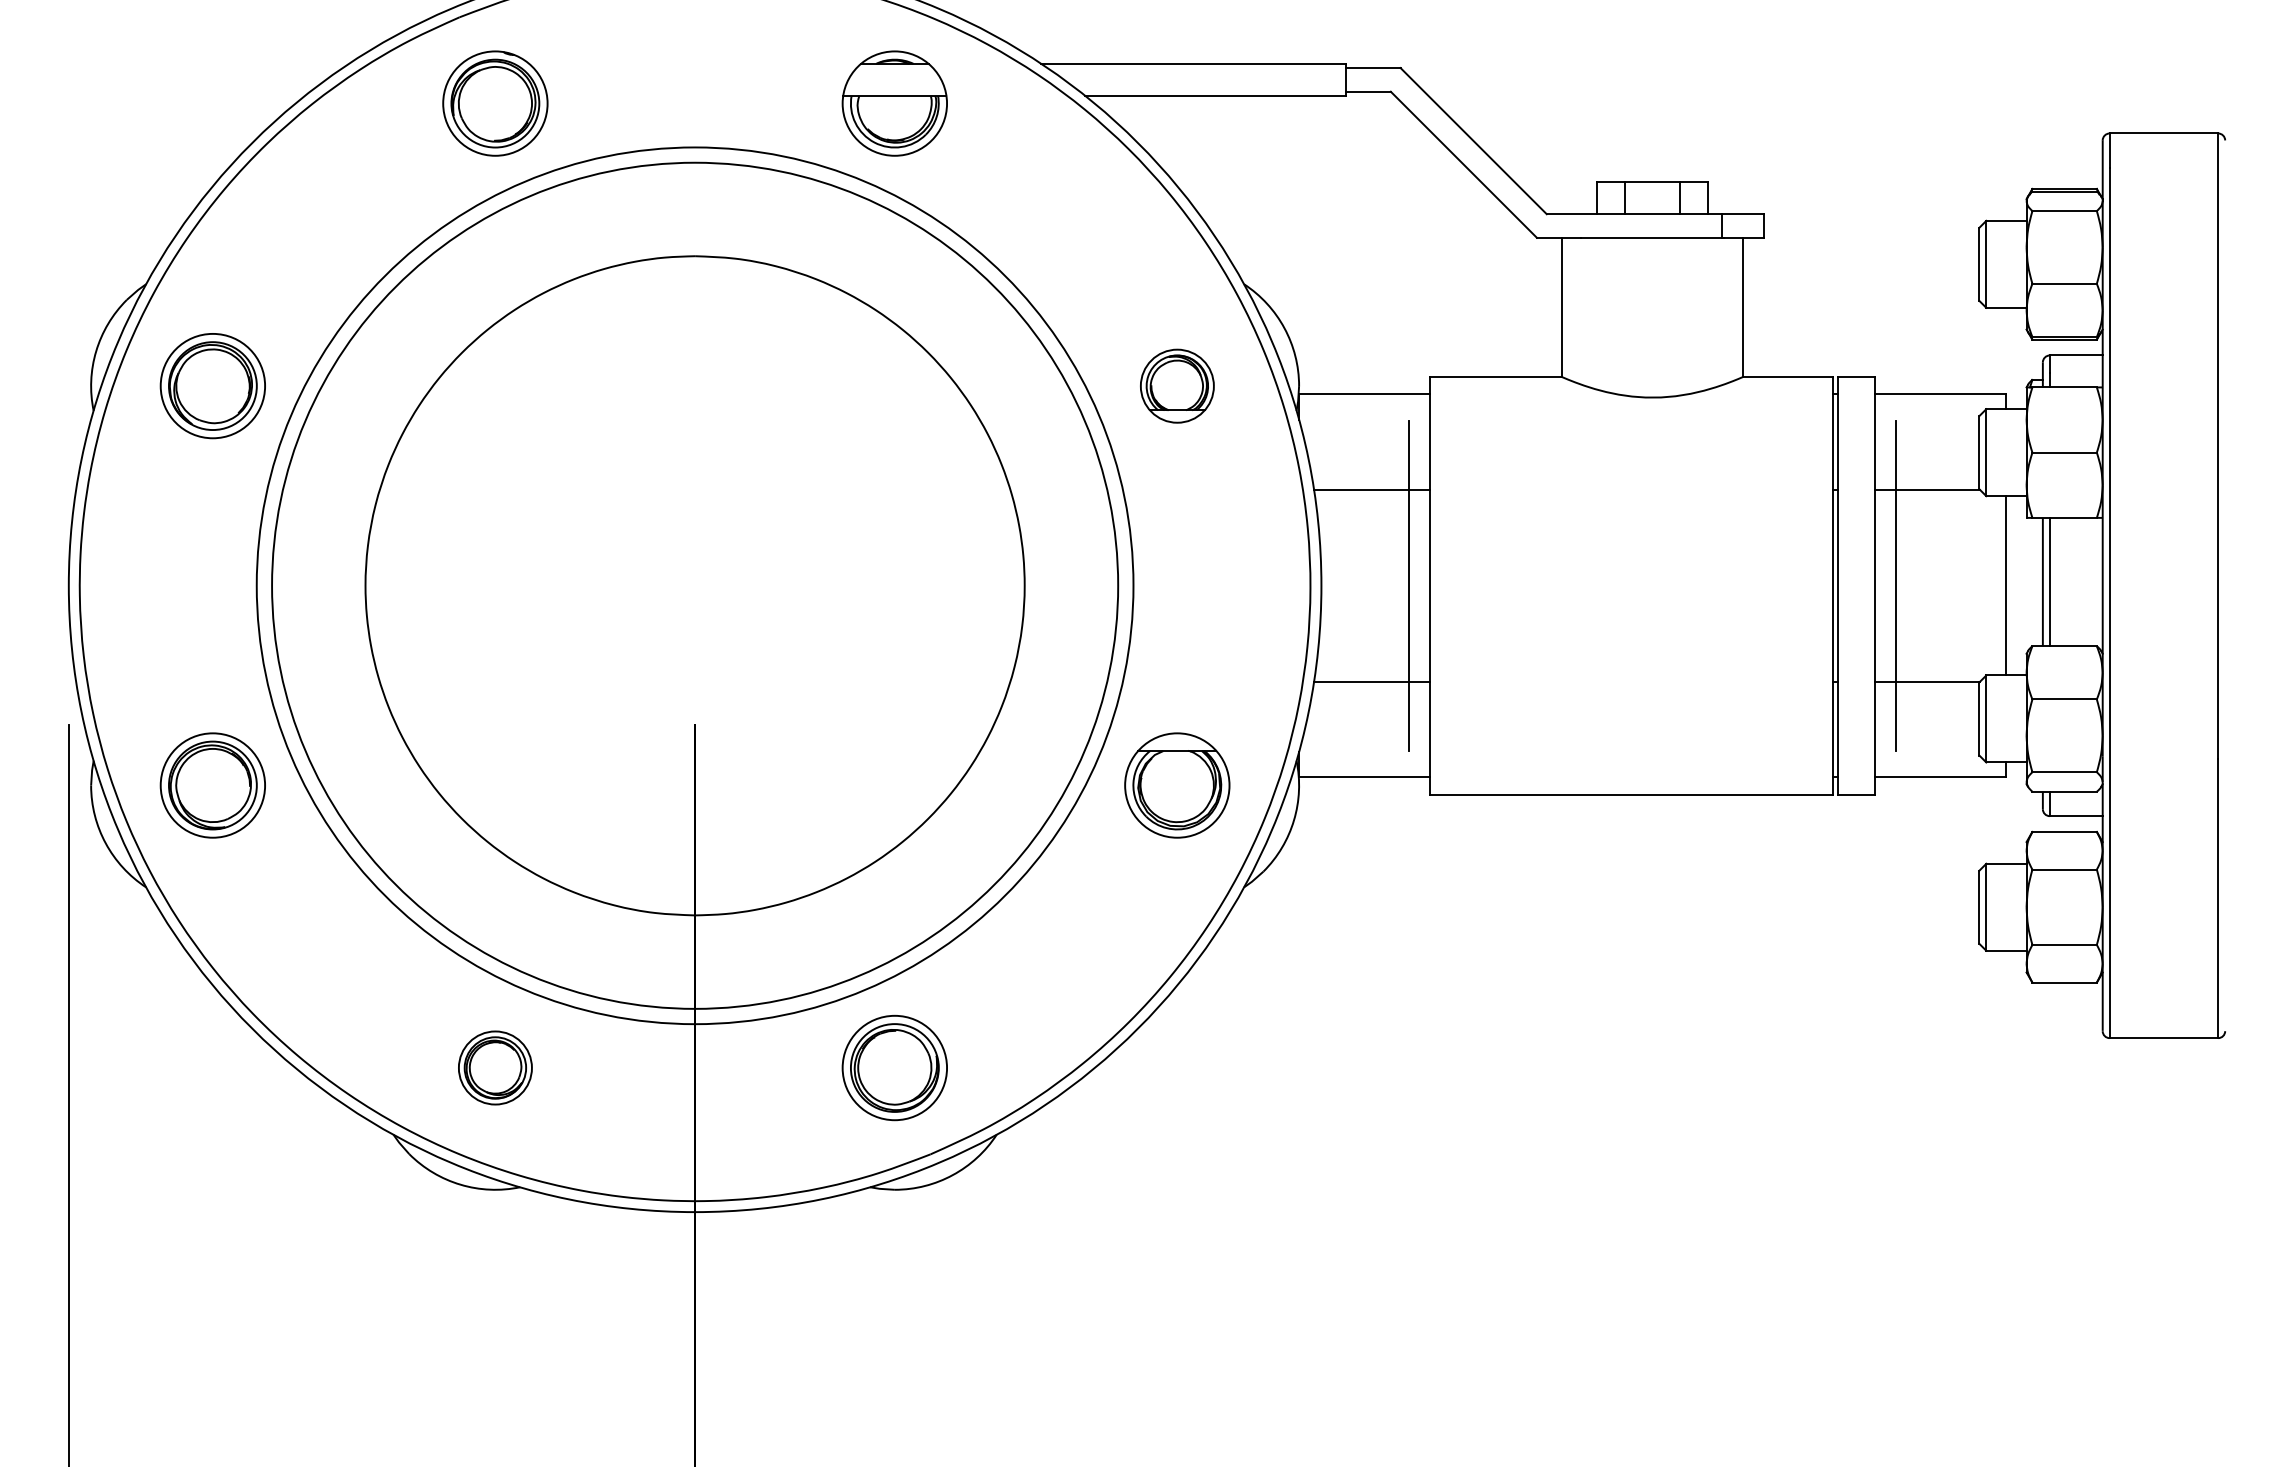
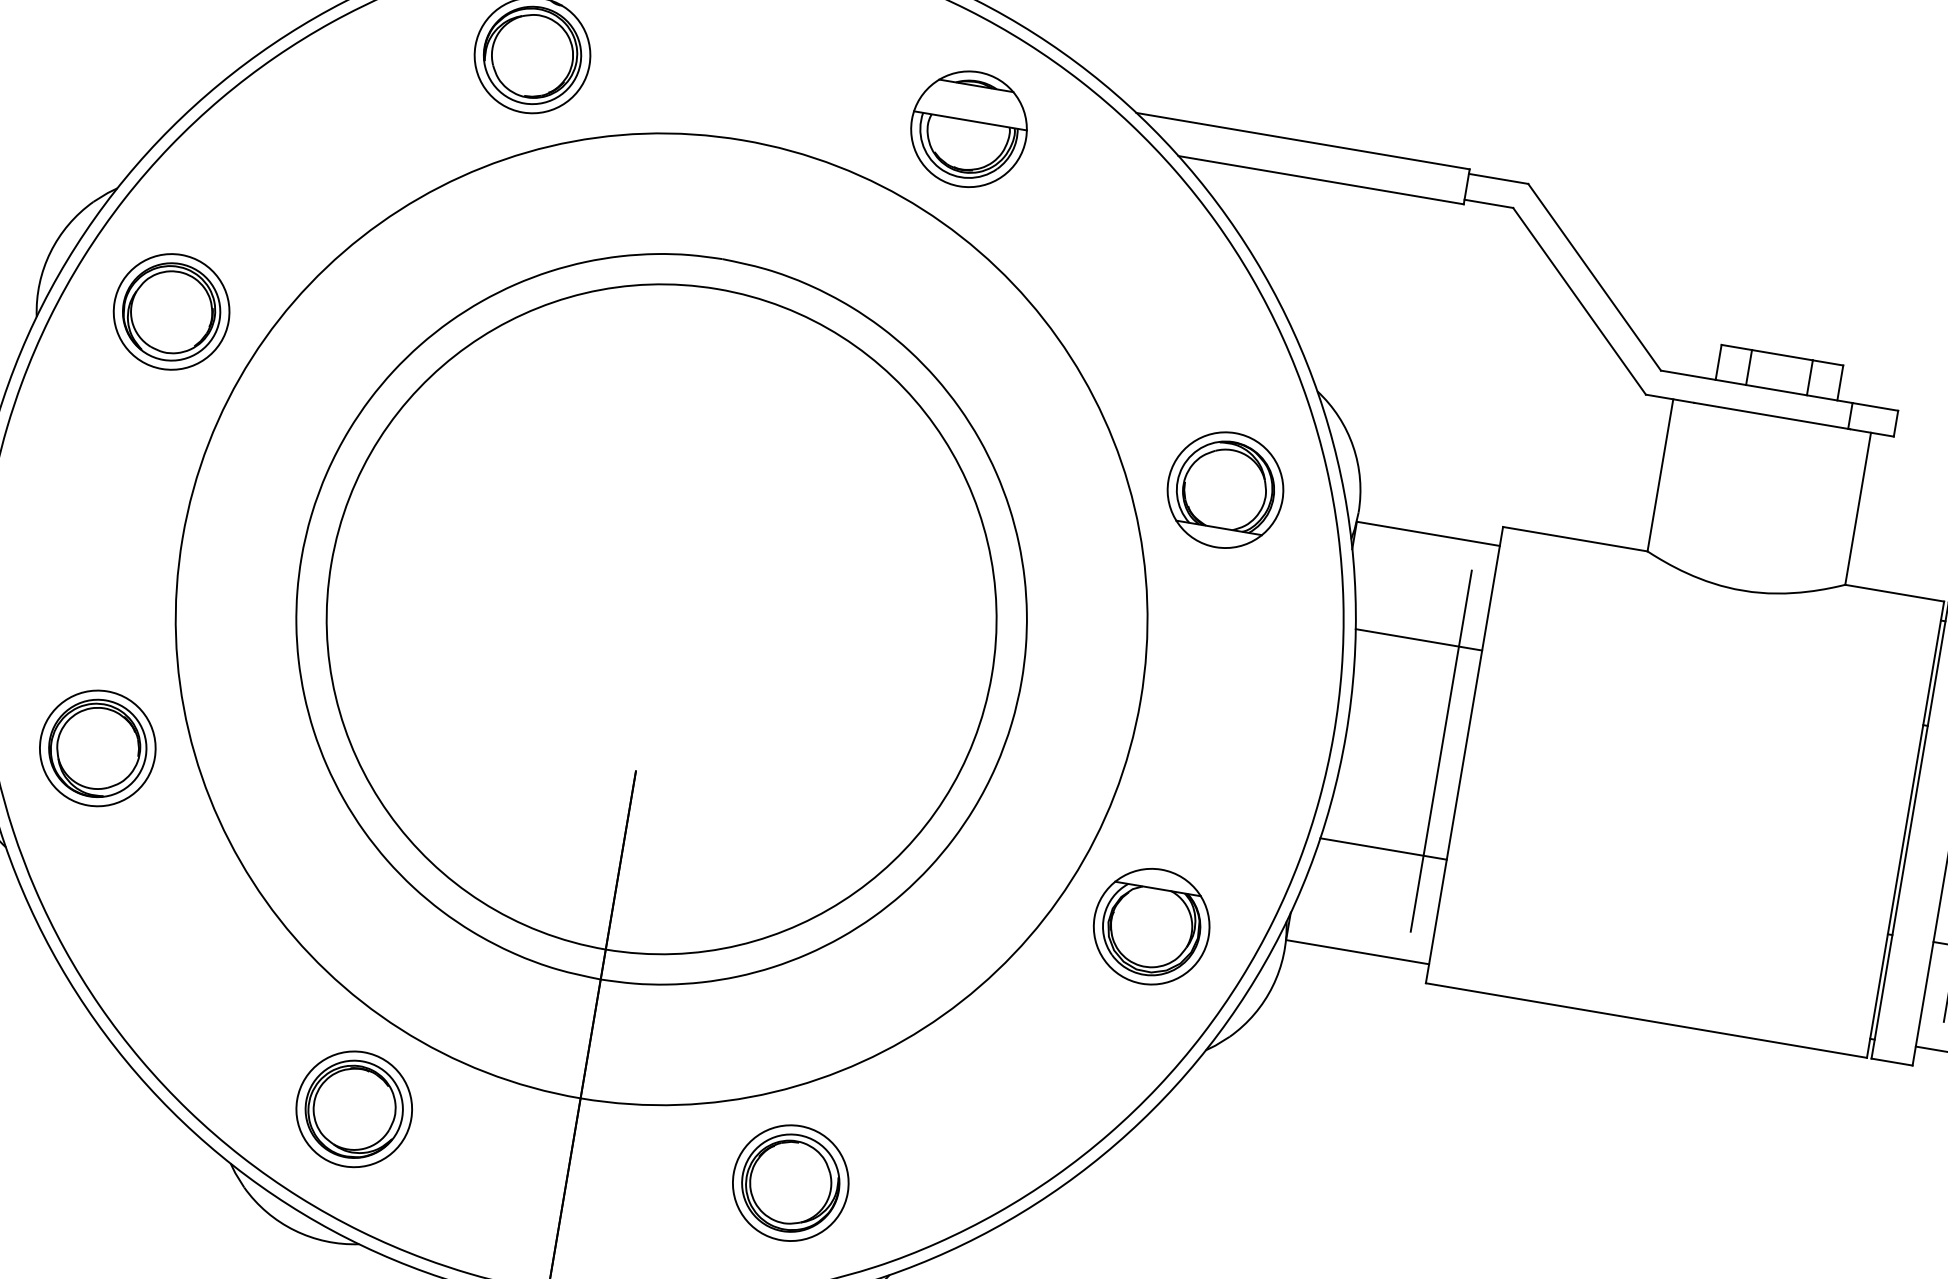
part: (1177, 386) -> (1225, 490), size x1.43
circle: (694, 585) -> (661, 618), size x0.71
part: (495, 1067) -> (354, 1108), size x1.43

